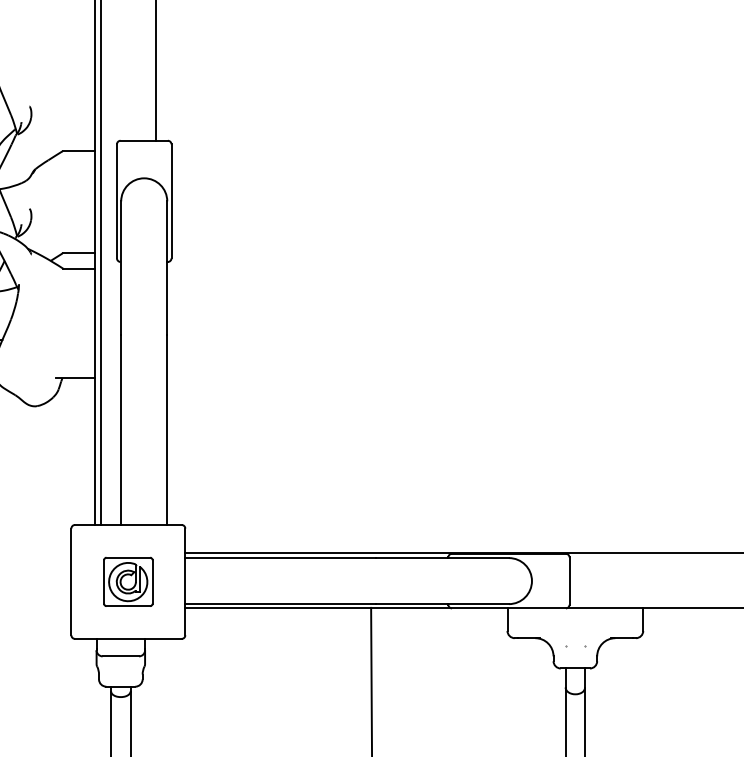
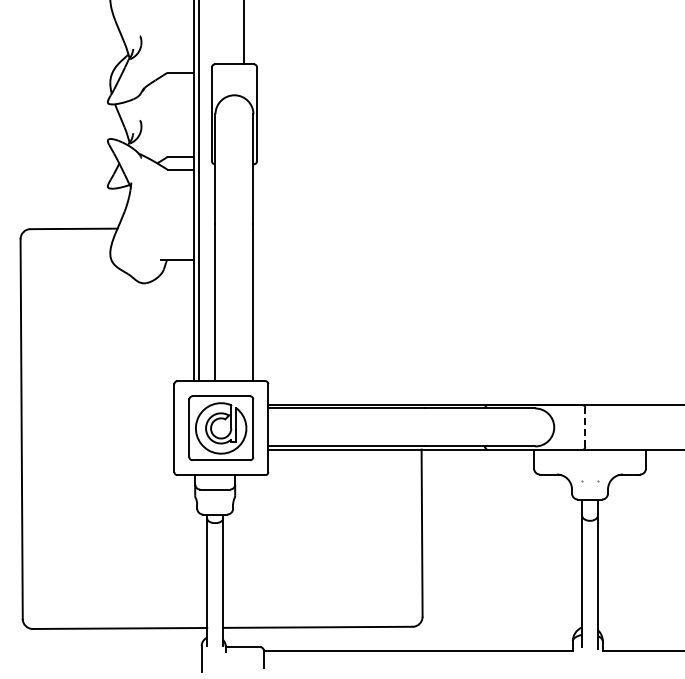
line: (569, 579) -> (585, 426), solid -> dashed
part: (128, 581) -> (221, 427), size x1.6

